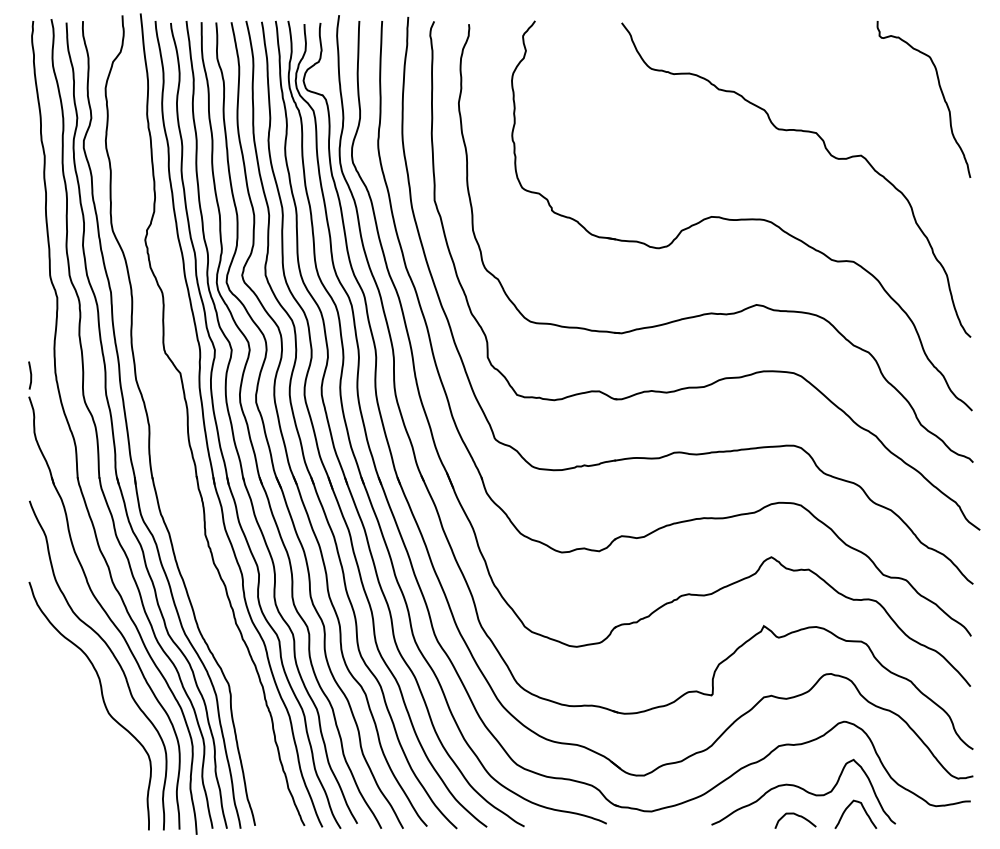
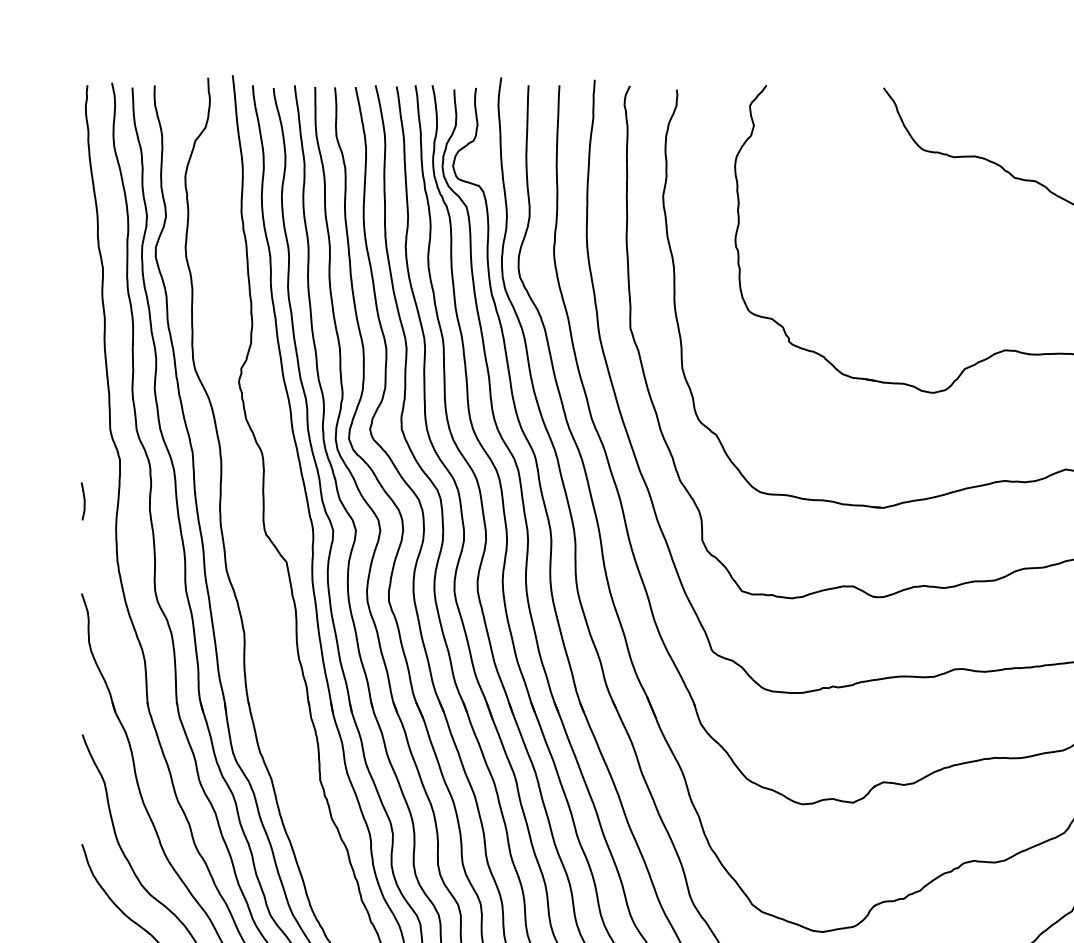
line: (30, 375) -> (83, 501), moved

